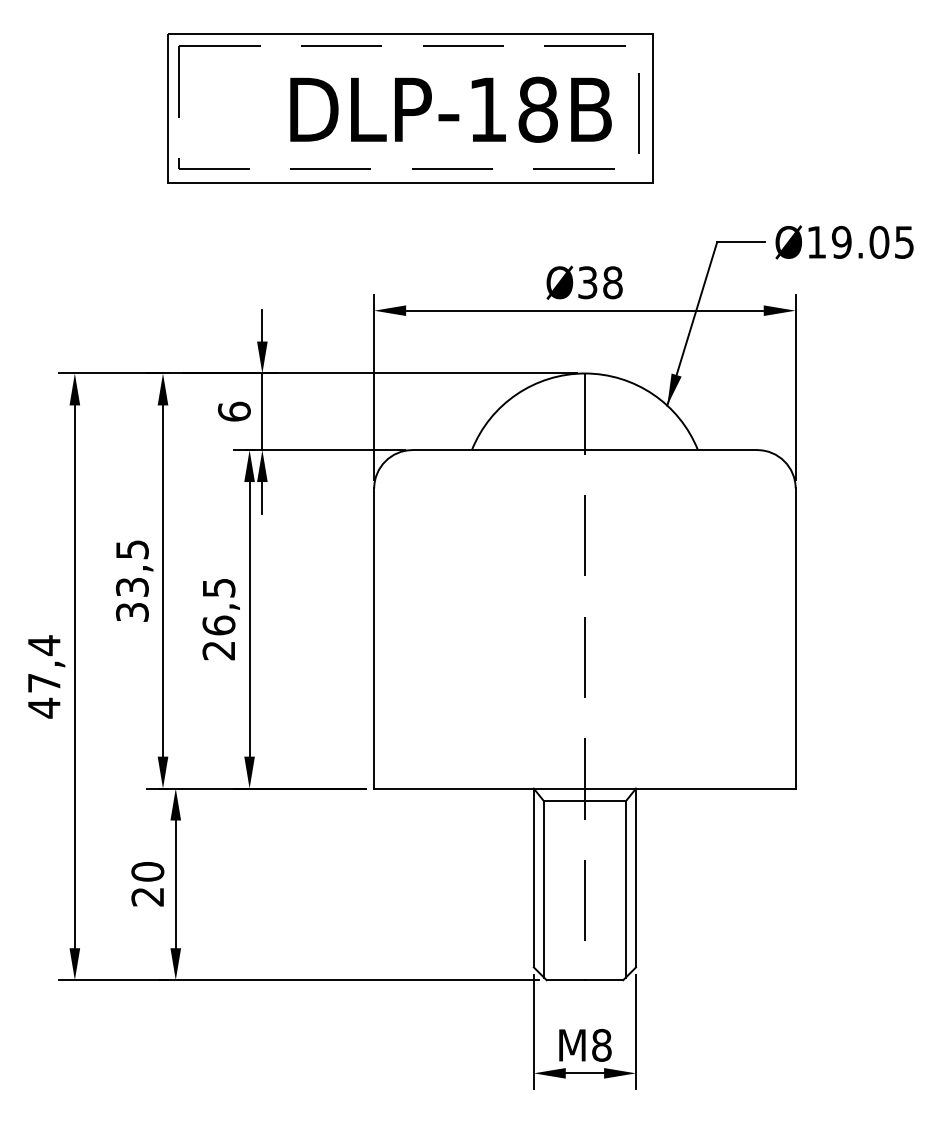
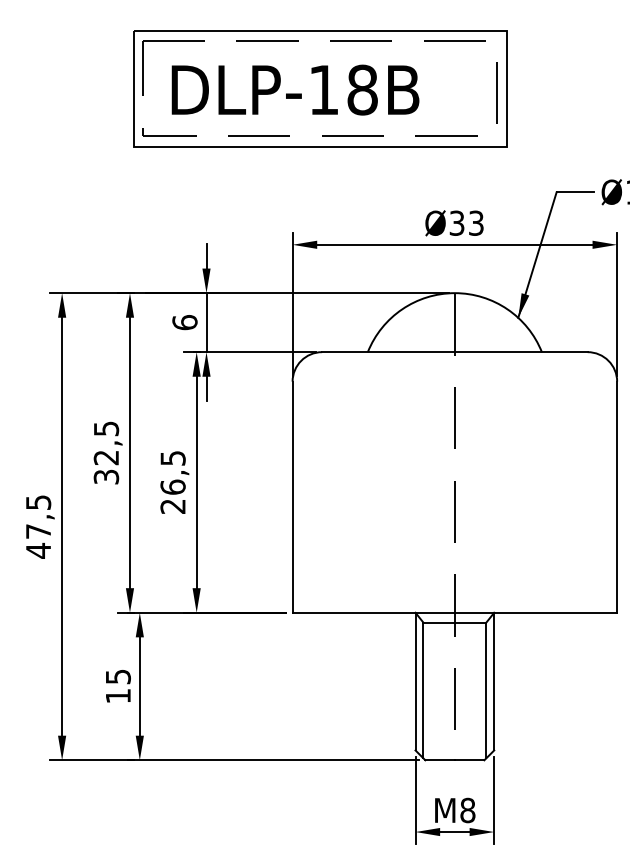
text: (450, 109) -> (295, 89), moved
text: (612, 282) -> (476, 223), Ø38 -> Ø33
text: (132, 587) -> (106, 457), 33,5 -> 32,5
text: (44, 645) -> (38, 502), 47,4 -> 47,5
text: (147, 884) -> (118, 686), 20 -> 15

